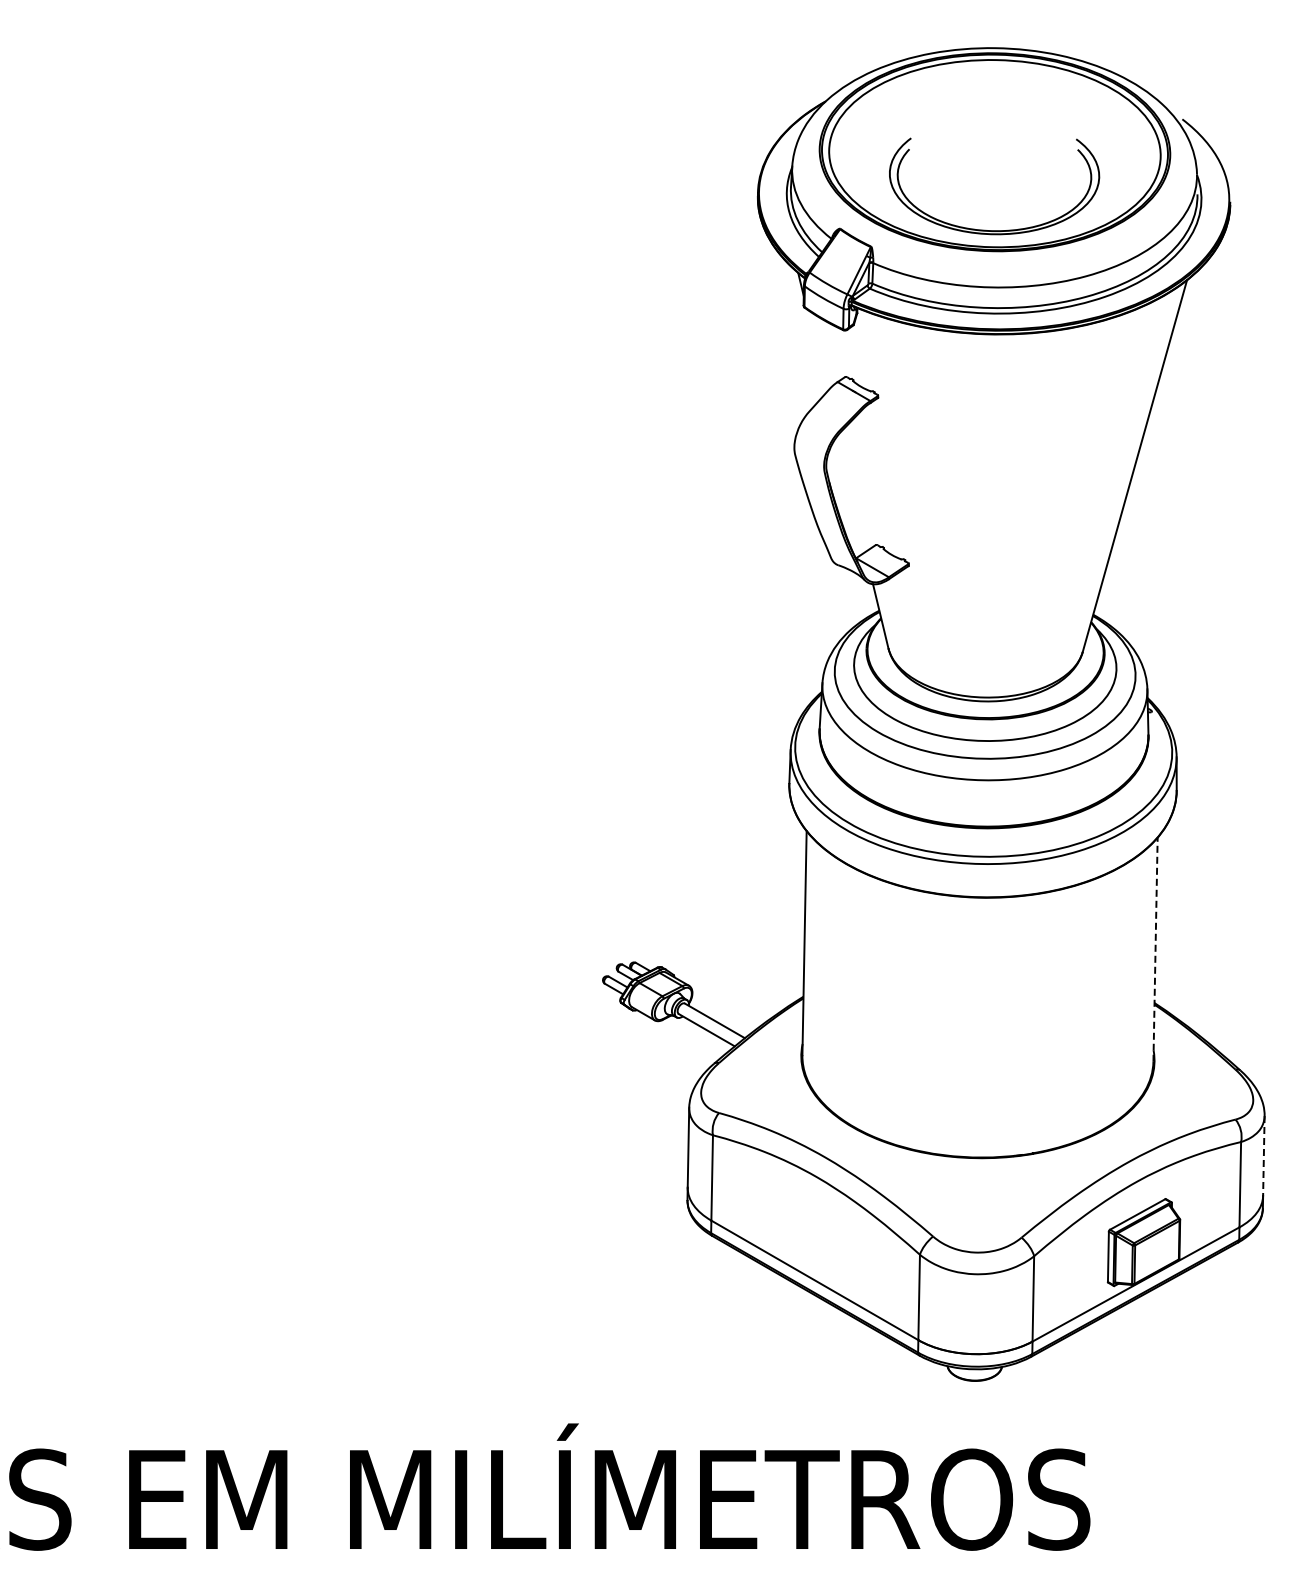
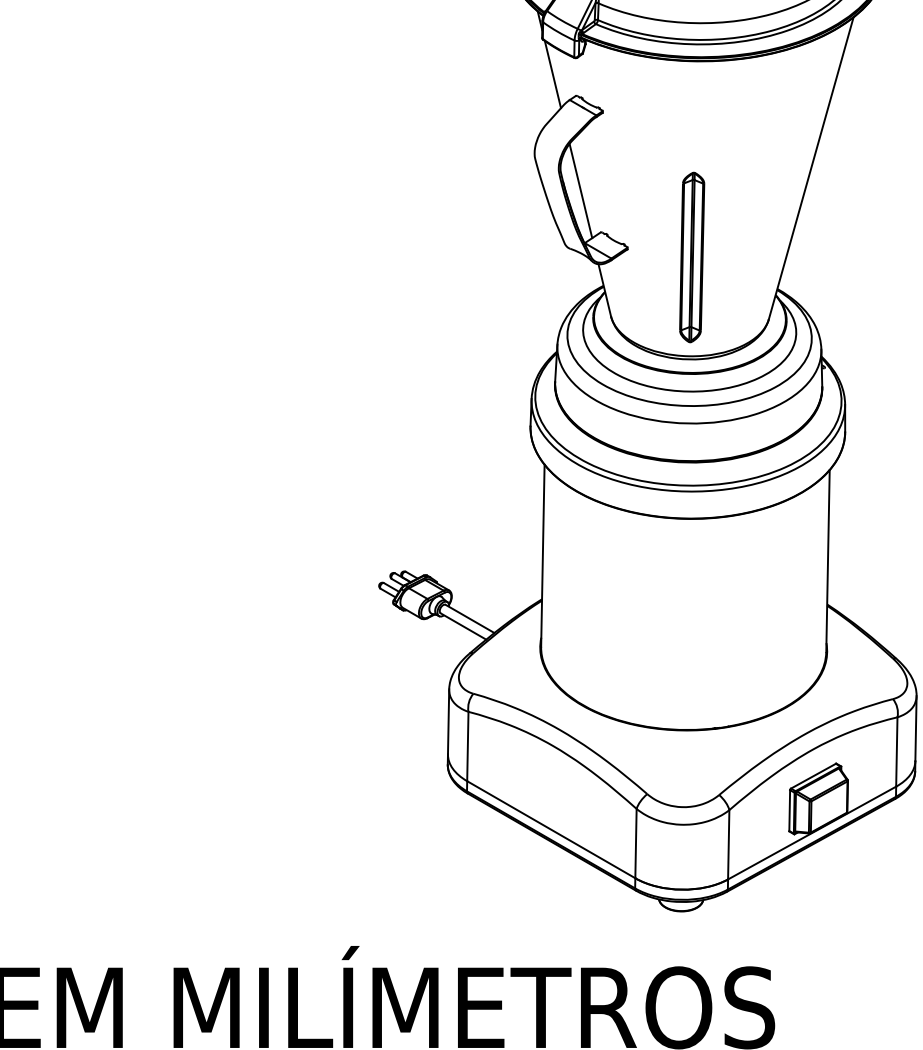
line: (816, 350) -> (552, 74), added
line: (851, 494) -> (581, 191), added
part: (988, 575) -> (692, 257), added
line: (1155, 949) -> (827, 560), dashed -> solid
line: (1263, 1155) -> (915, 728), dashed -> solid

